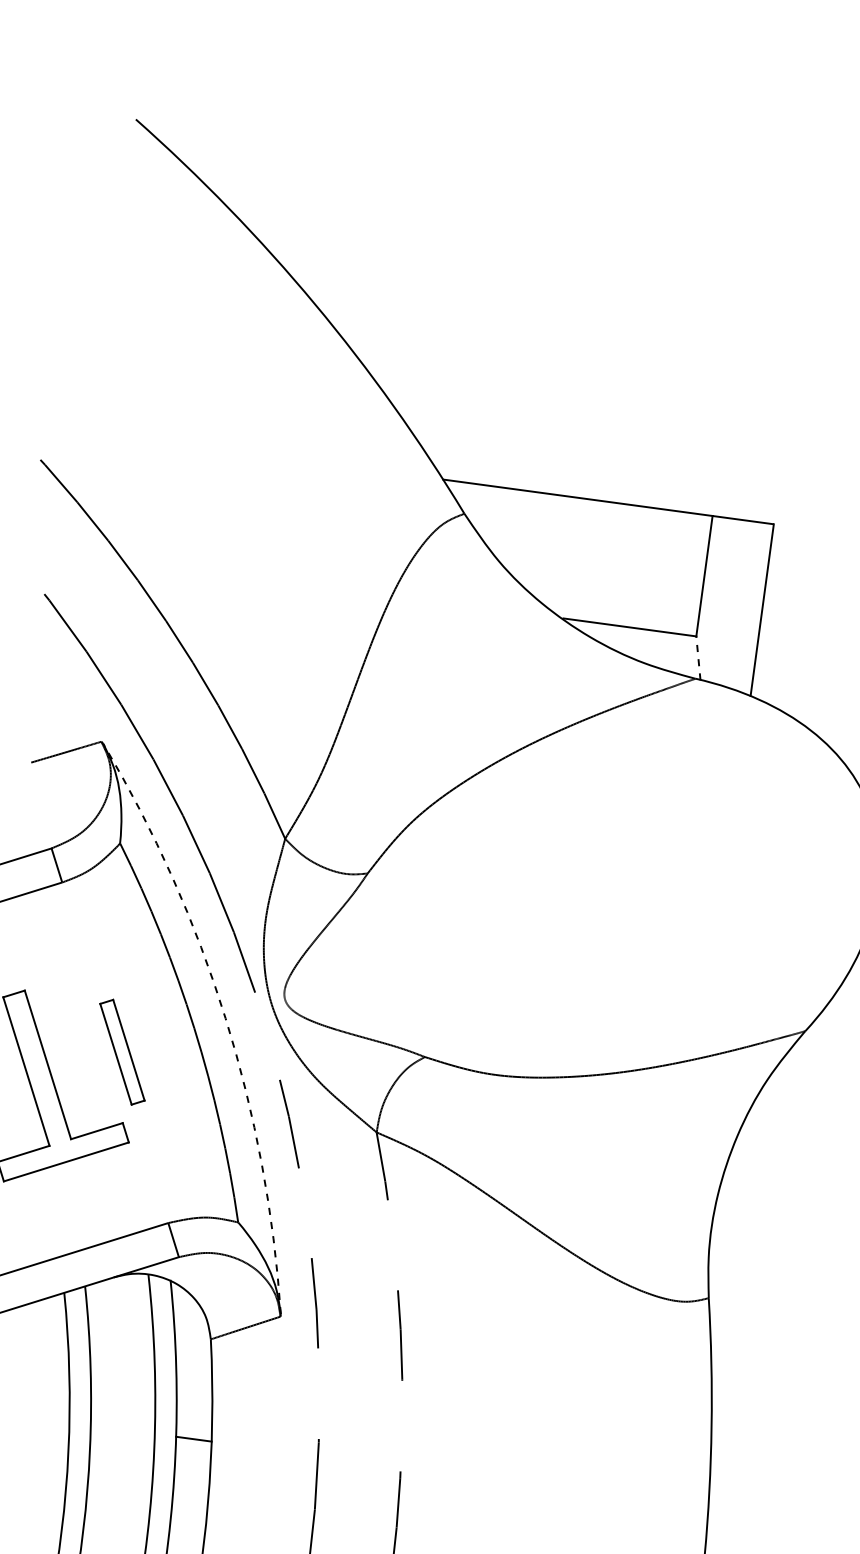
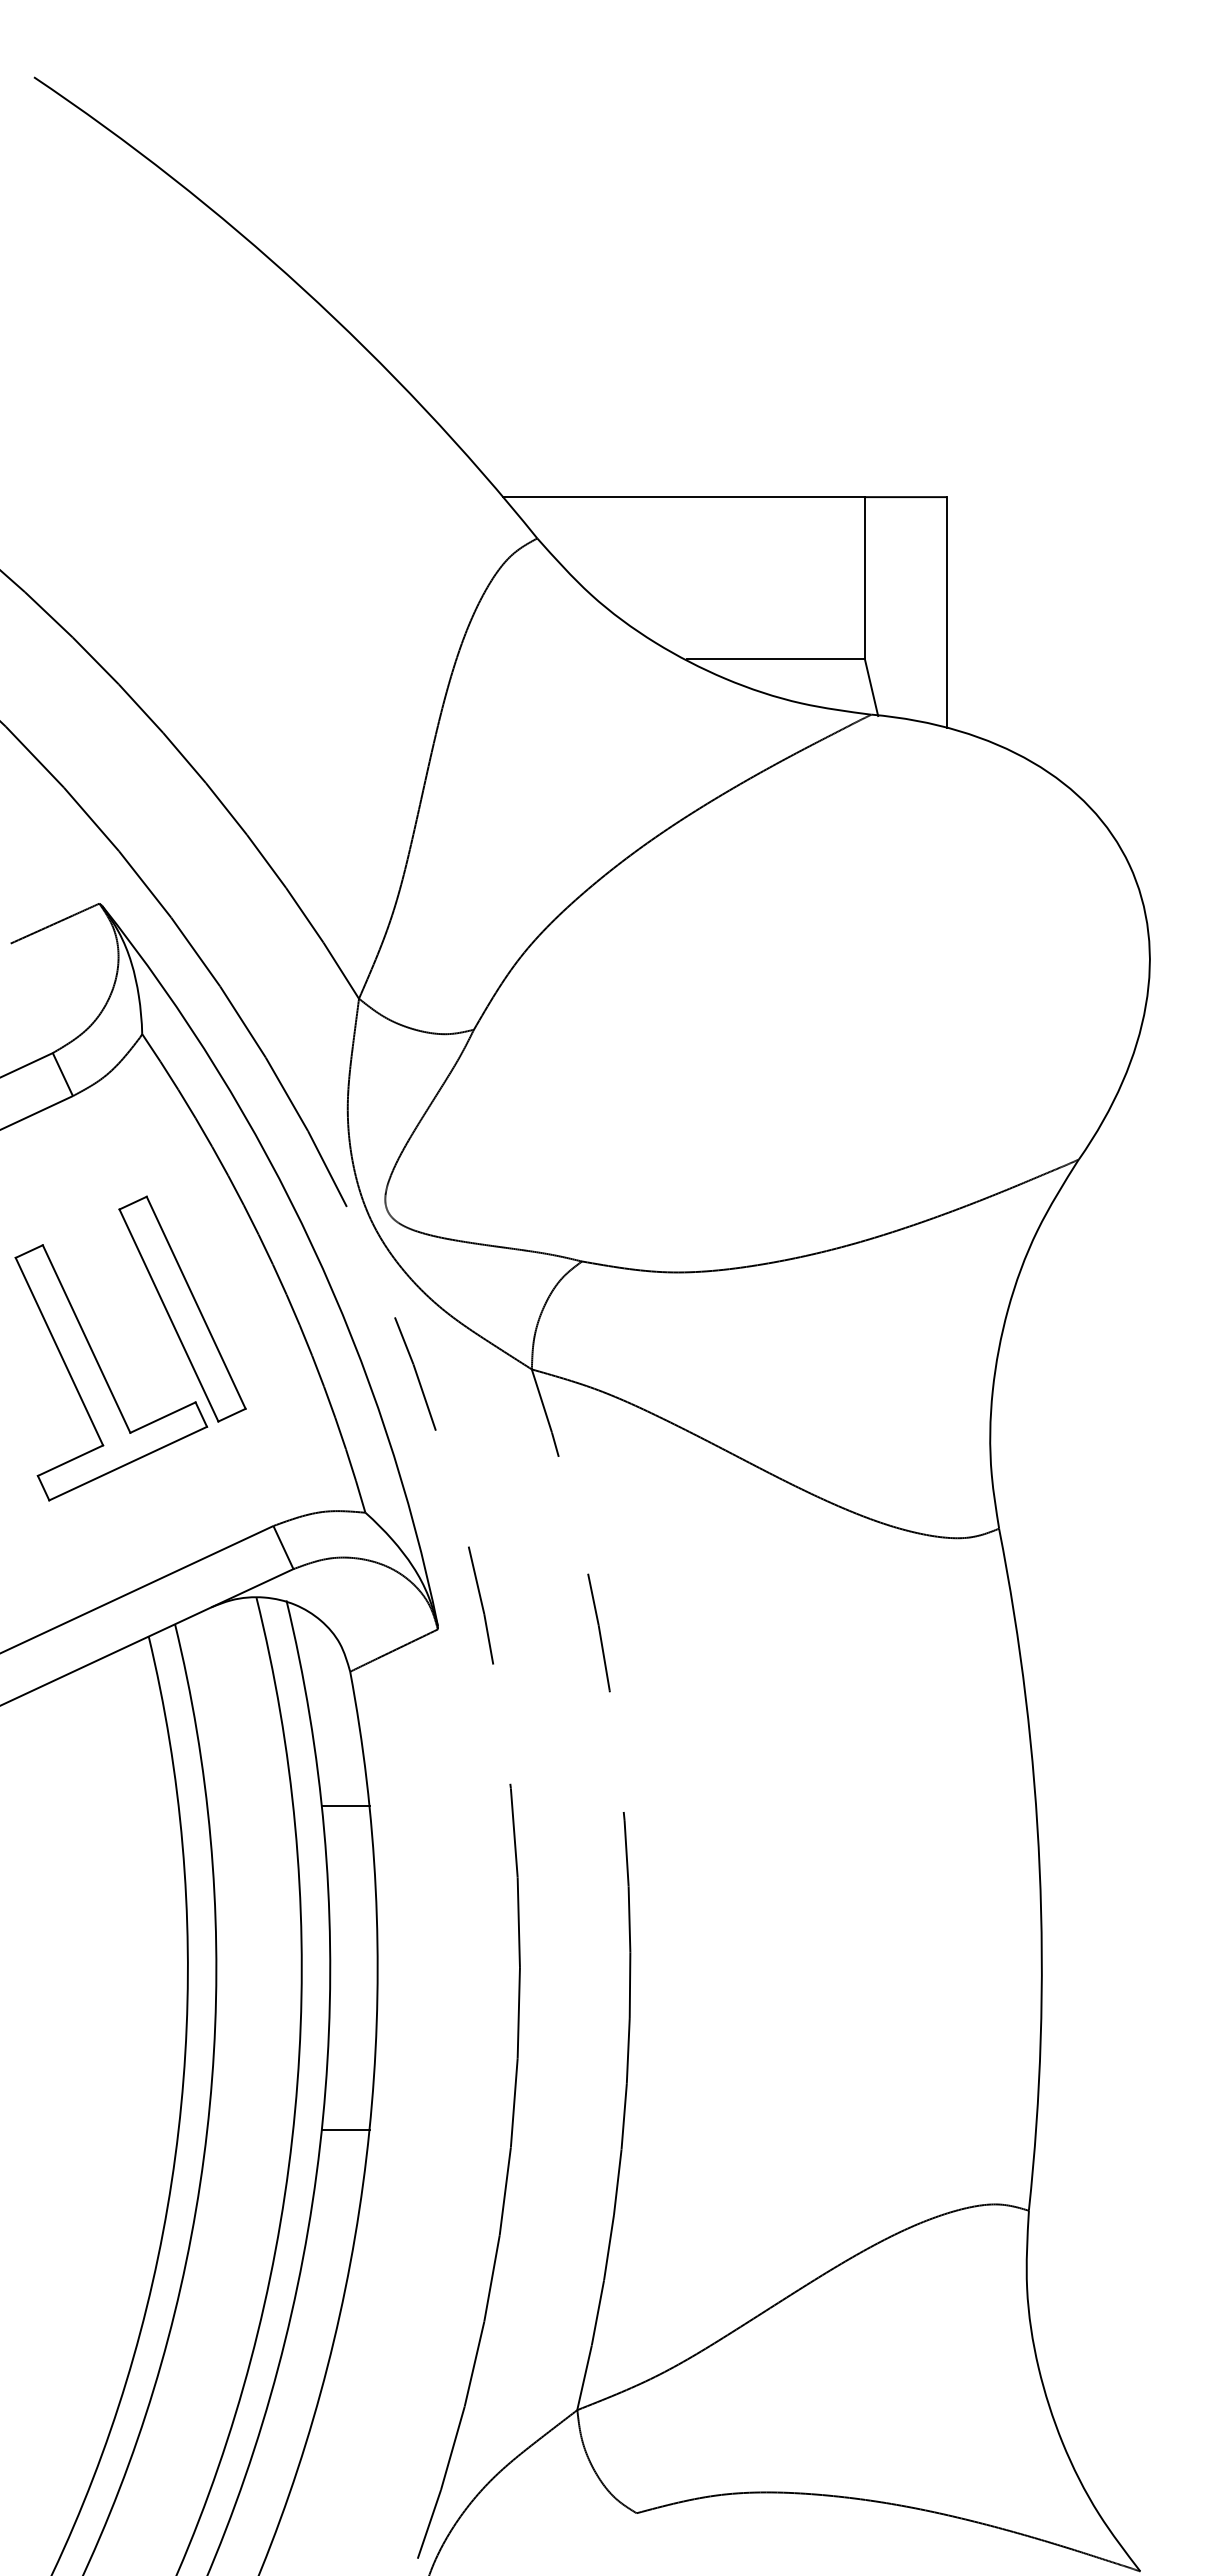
line: (698, 657) -> (871, 686), dashed -> solid
arc: (225, 1018) -> (312, 1246), dashed -> solid
part: (122, 1051) -> (182, 1308), size x1.67

